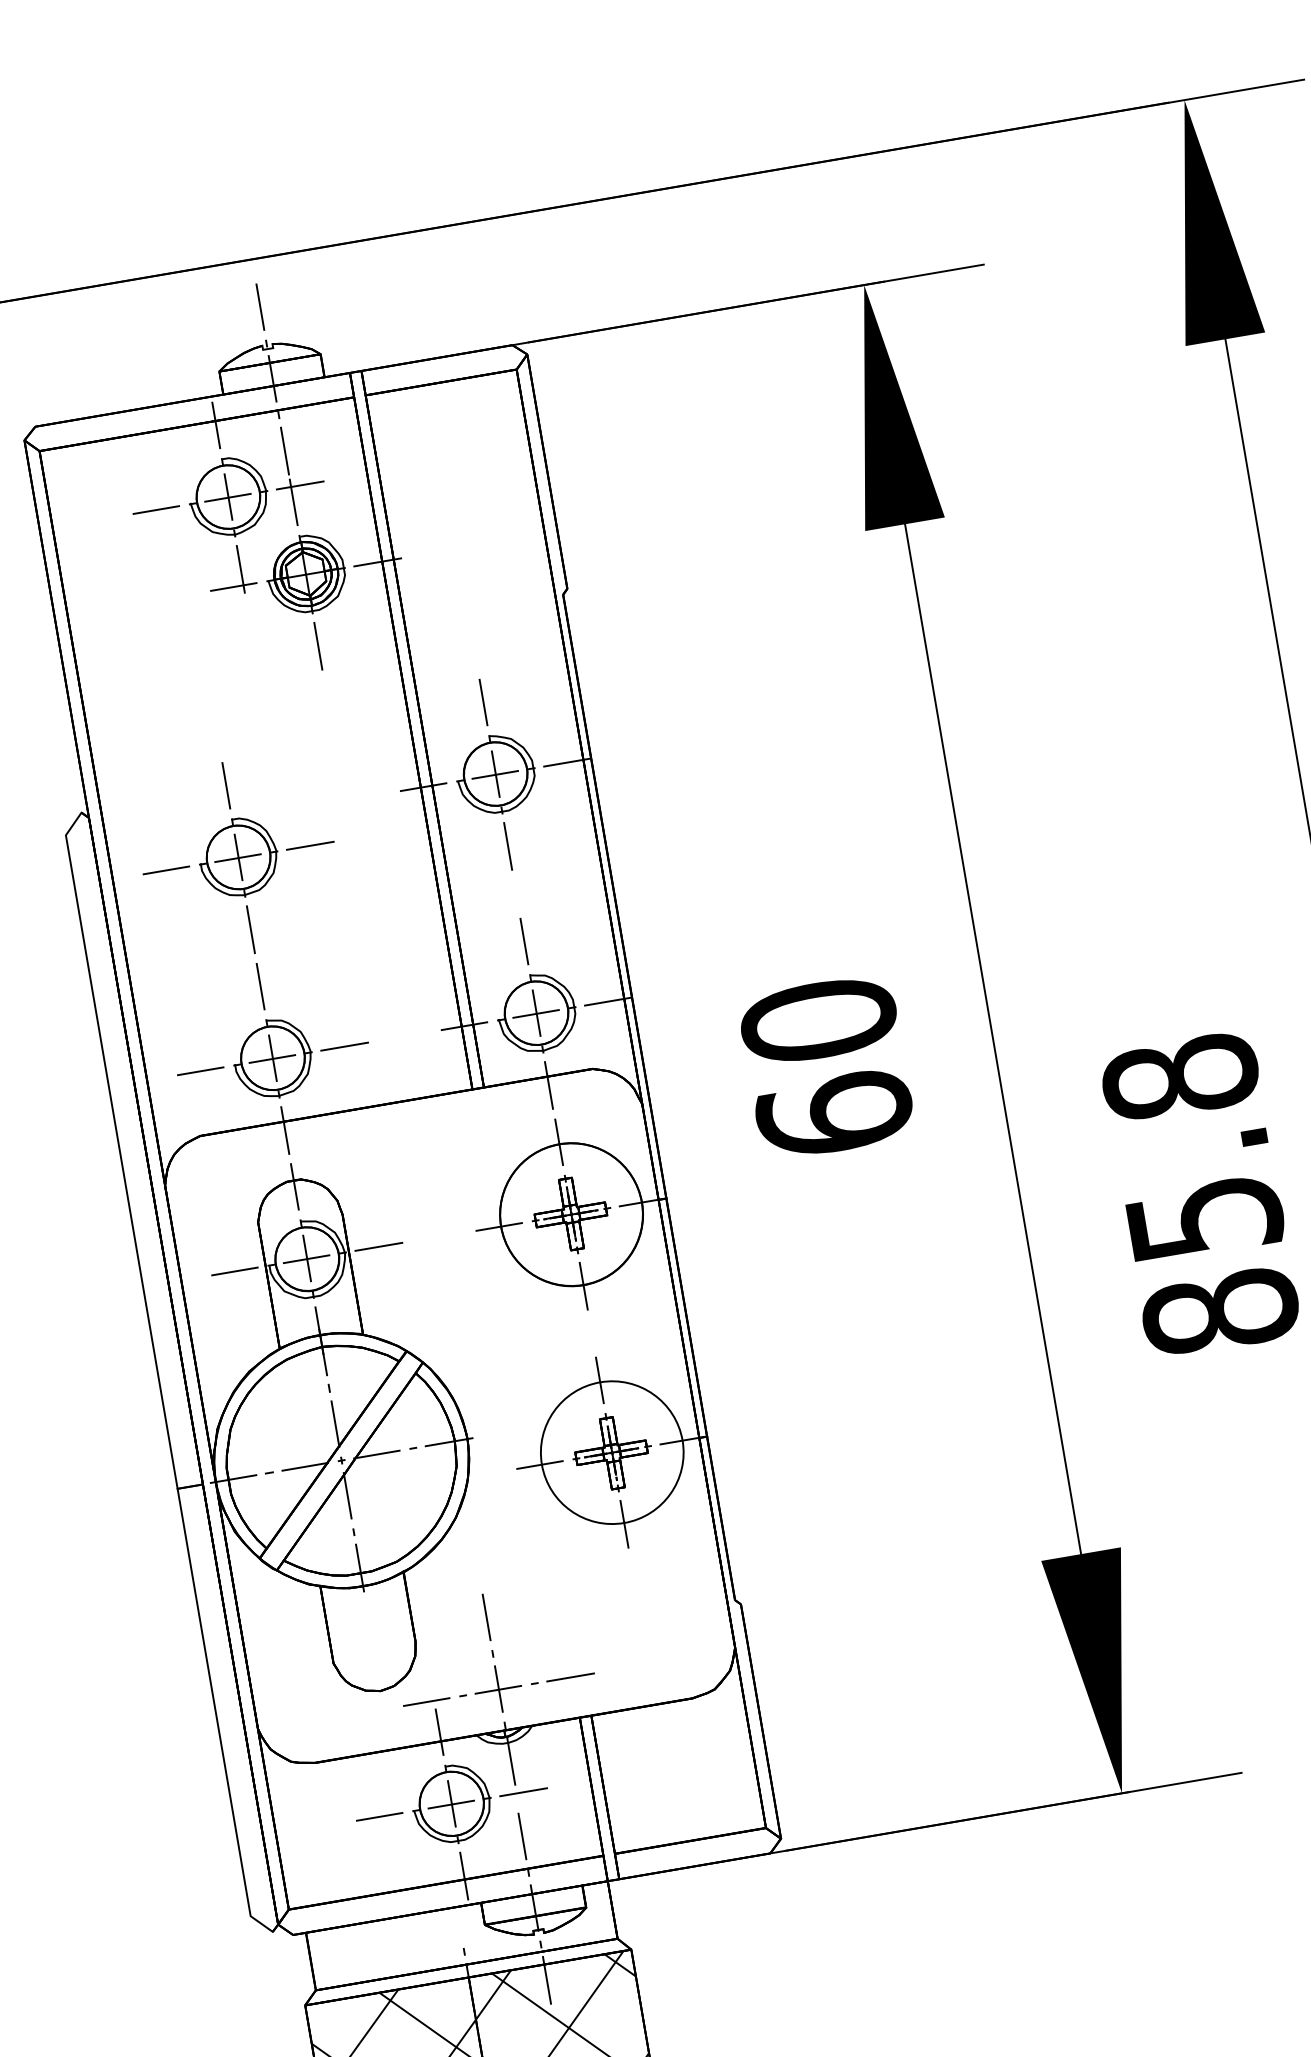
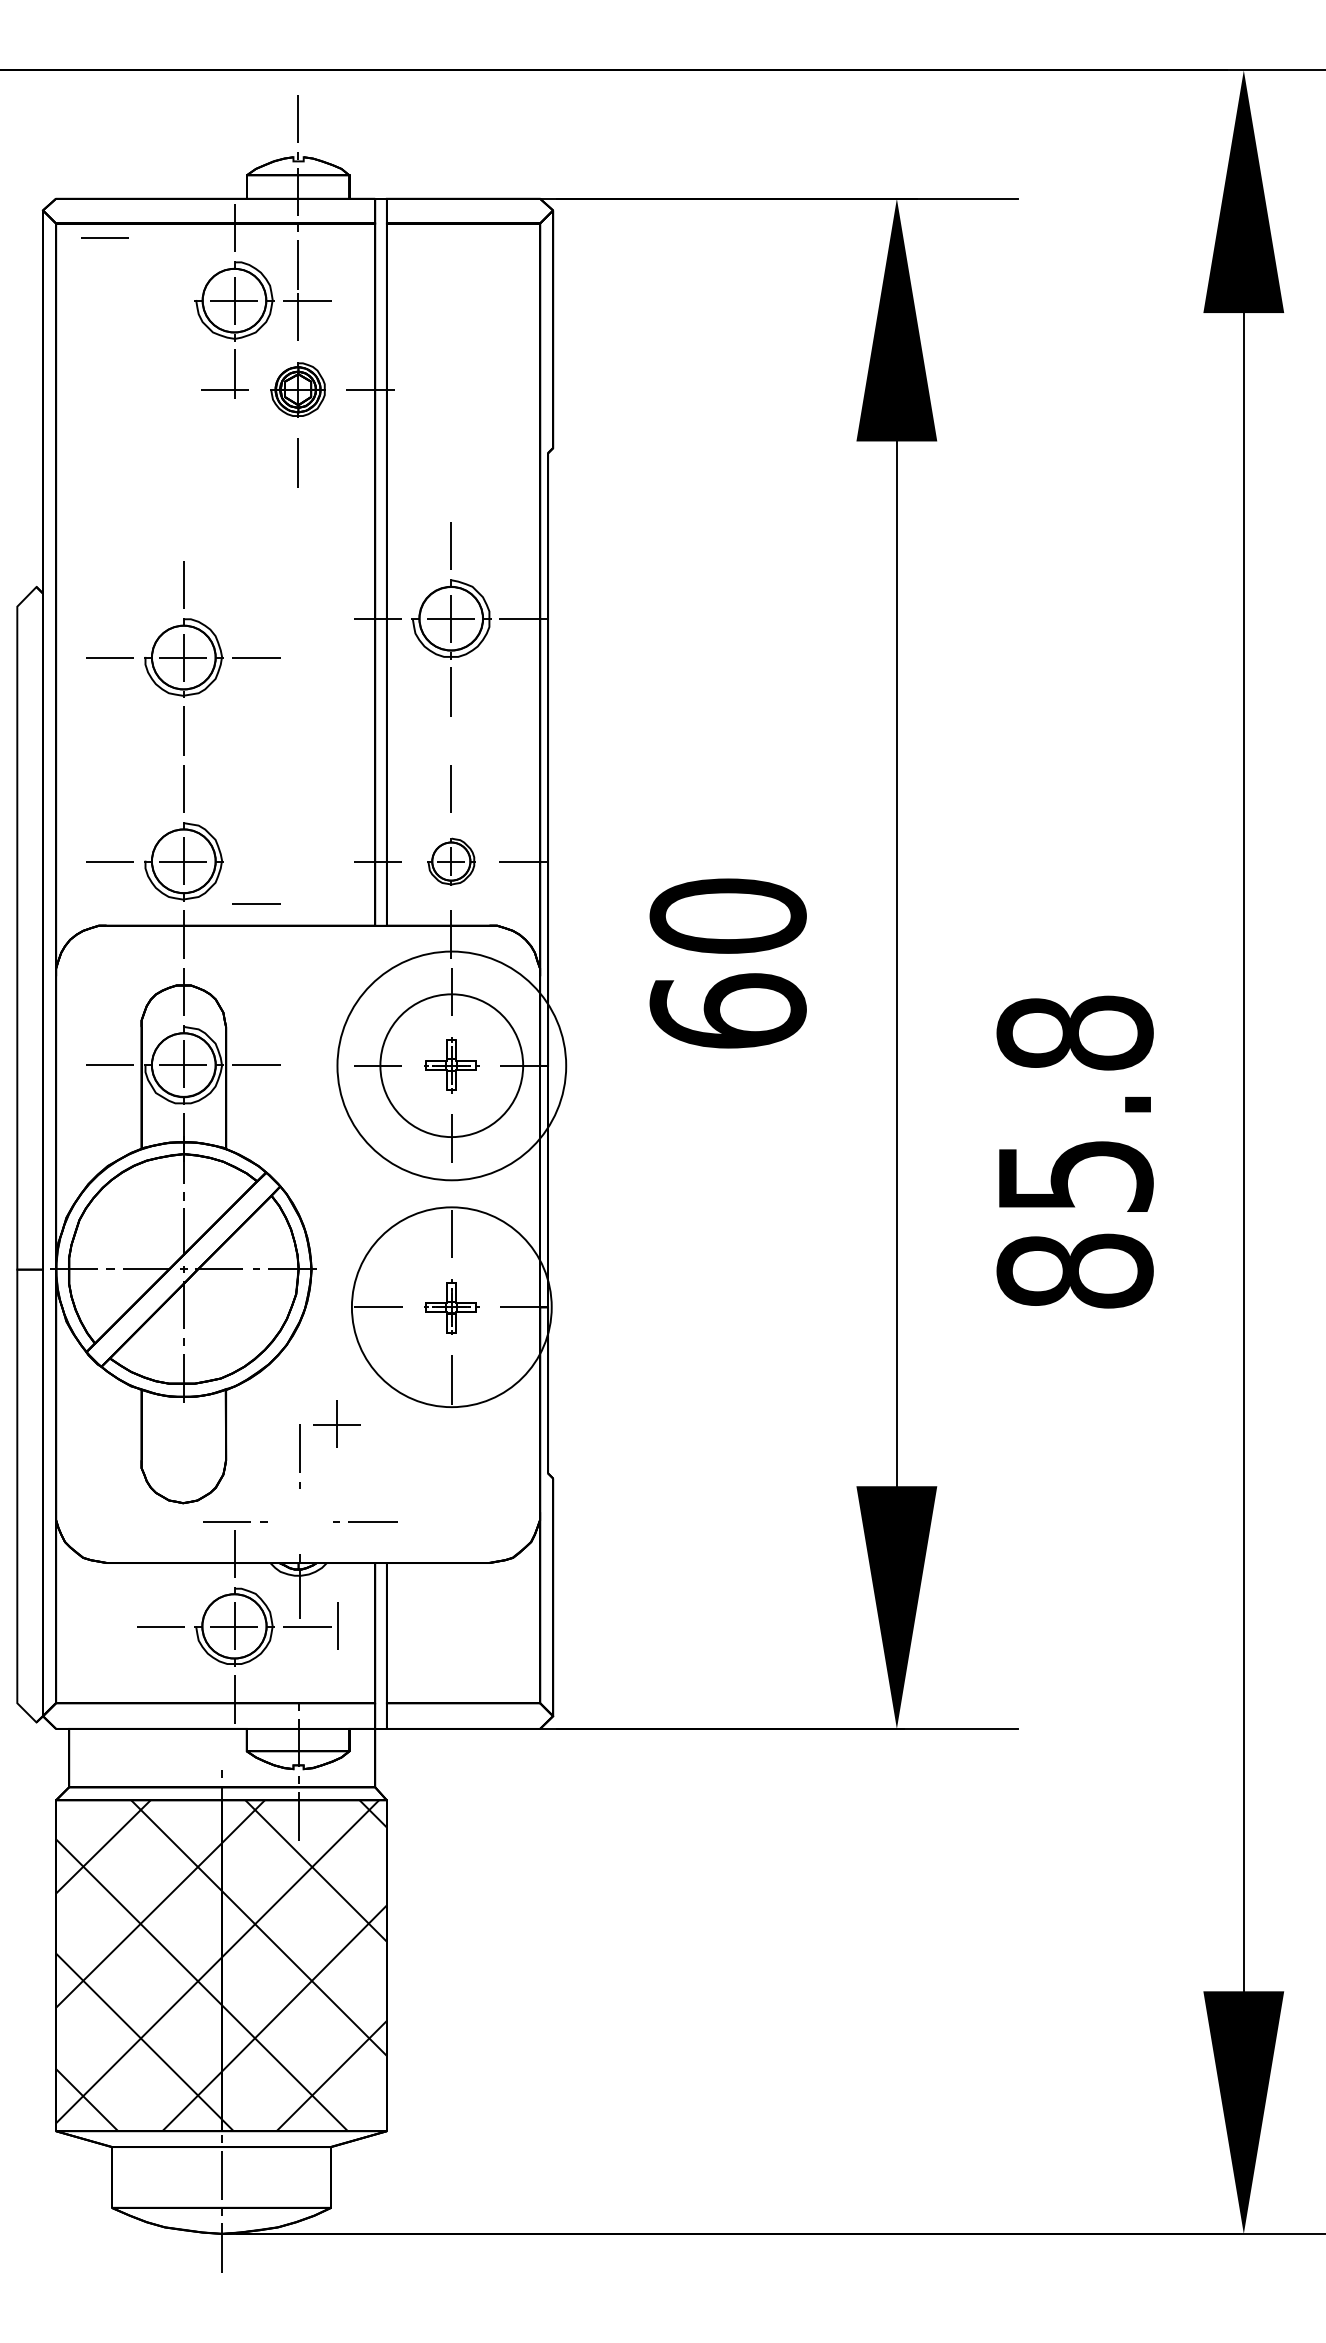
line: (155, 509) -> (104, 237), moved
part: (305, 574) -> (297, 389), size x0.7
part: (536, 1013) -> (451, 861), size x0.6
line: (344, 1046) -> (256, 903), moved
circle: (571, 1214) -> (451, 1065), size x1.6
part: (571, 1214) -> (451, 1065), size x0.7
circle: (611, 1451) -> (451, 1306), size x1.4
part: (611, 1451) -> (451, 1306), size x0.7
part: (498, 1688) -> (336, 1423), moved
line: (522, 1835) -> (337, 1625), moved

